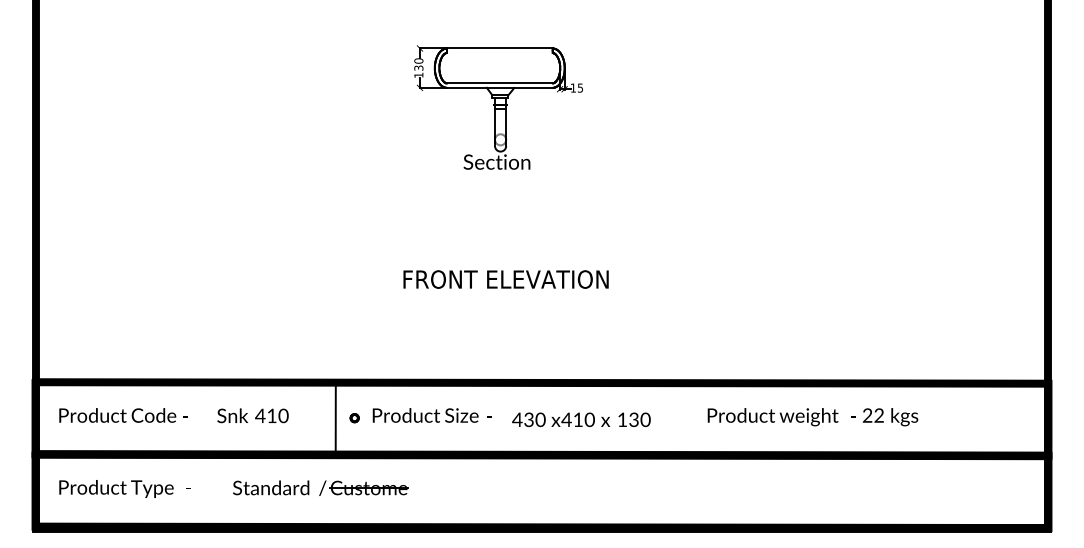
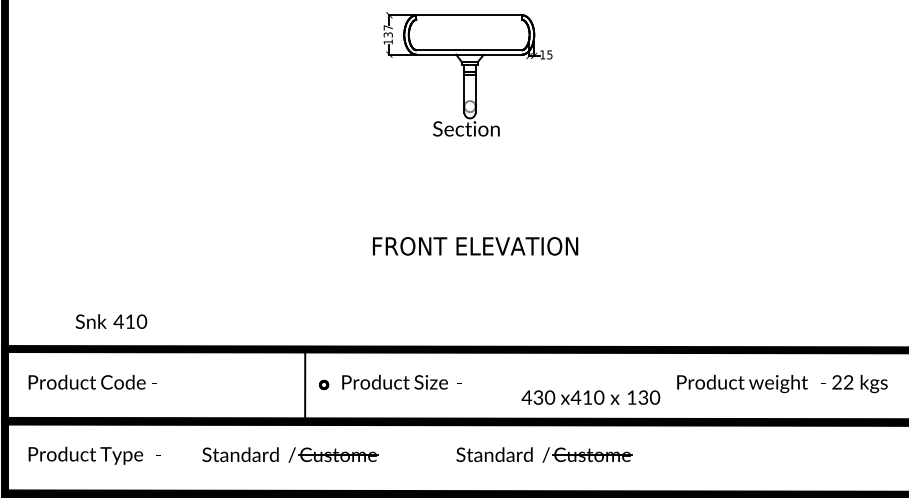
text: (418, 60) -> (387, 27), 130 -> 137
text: (252, 415) -> (110, 321), moved
text: (581, 419) -> (590, 397), moved
part: (574, 487) -> (543, 454), added

